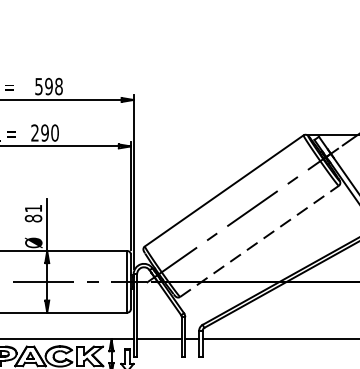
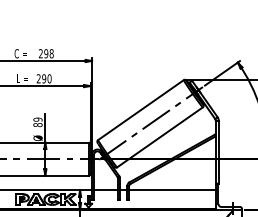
text: (38, 86) -> (40, 53), 598 -> 298
text: (32, 208) -> (37, 119), 81 -> 89
line: (260, 241) -> (160, 137), dashed -> solid

